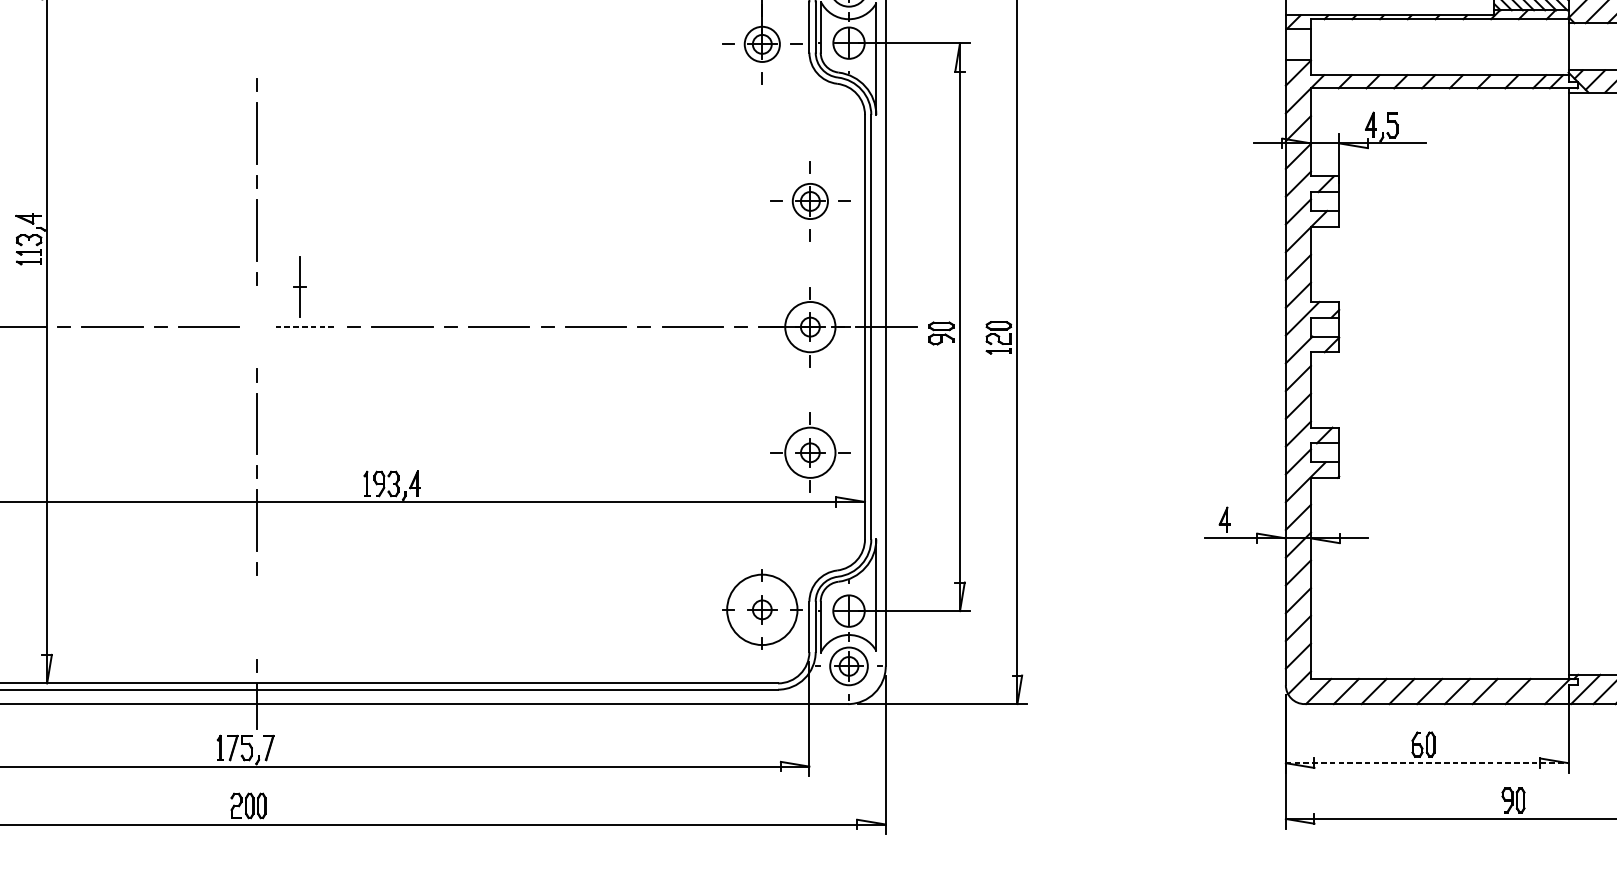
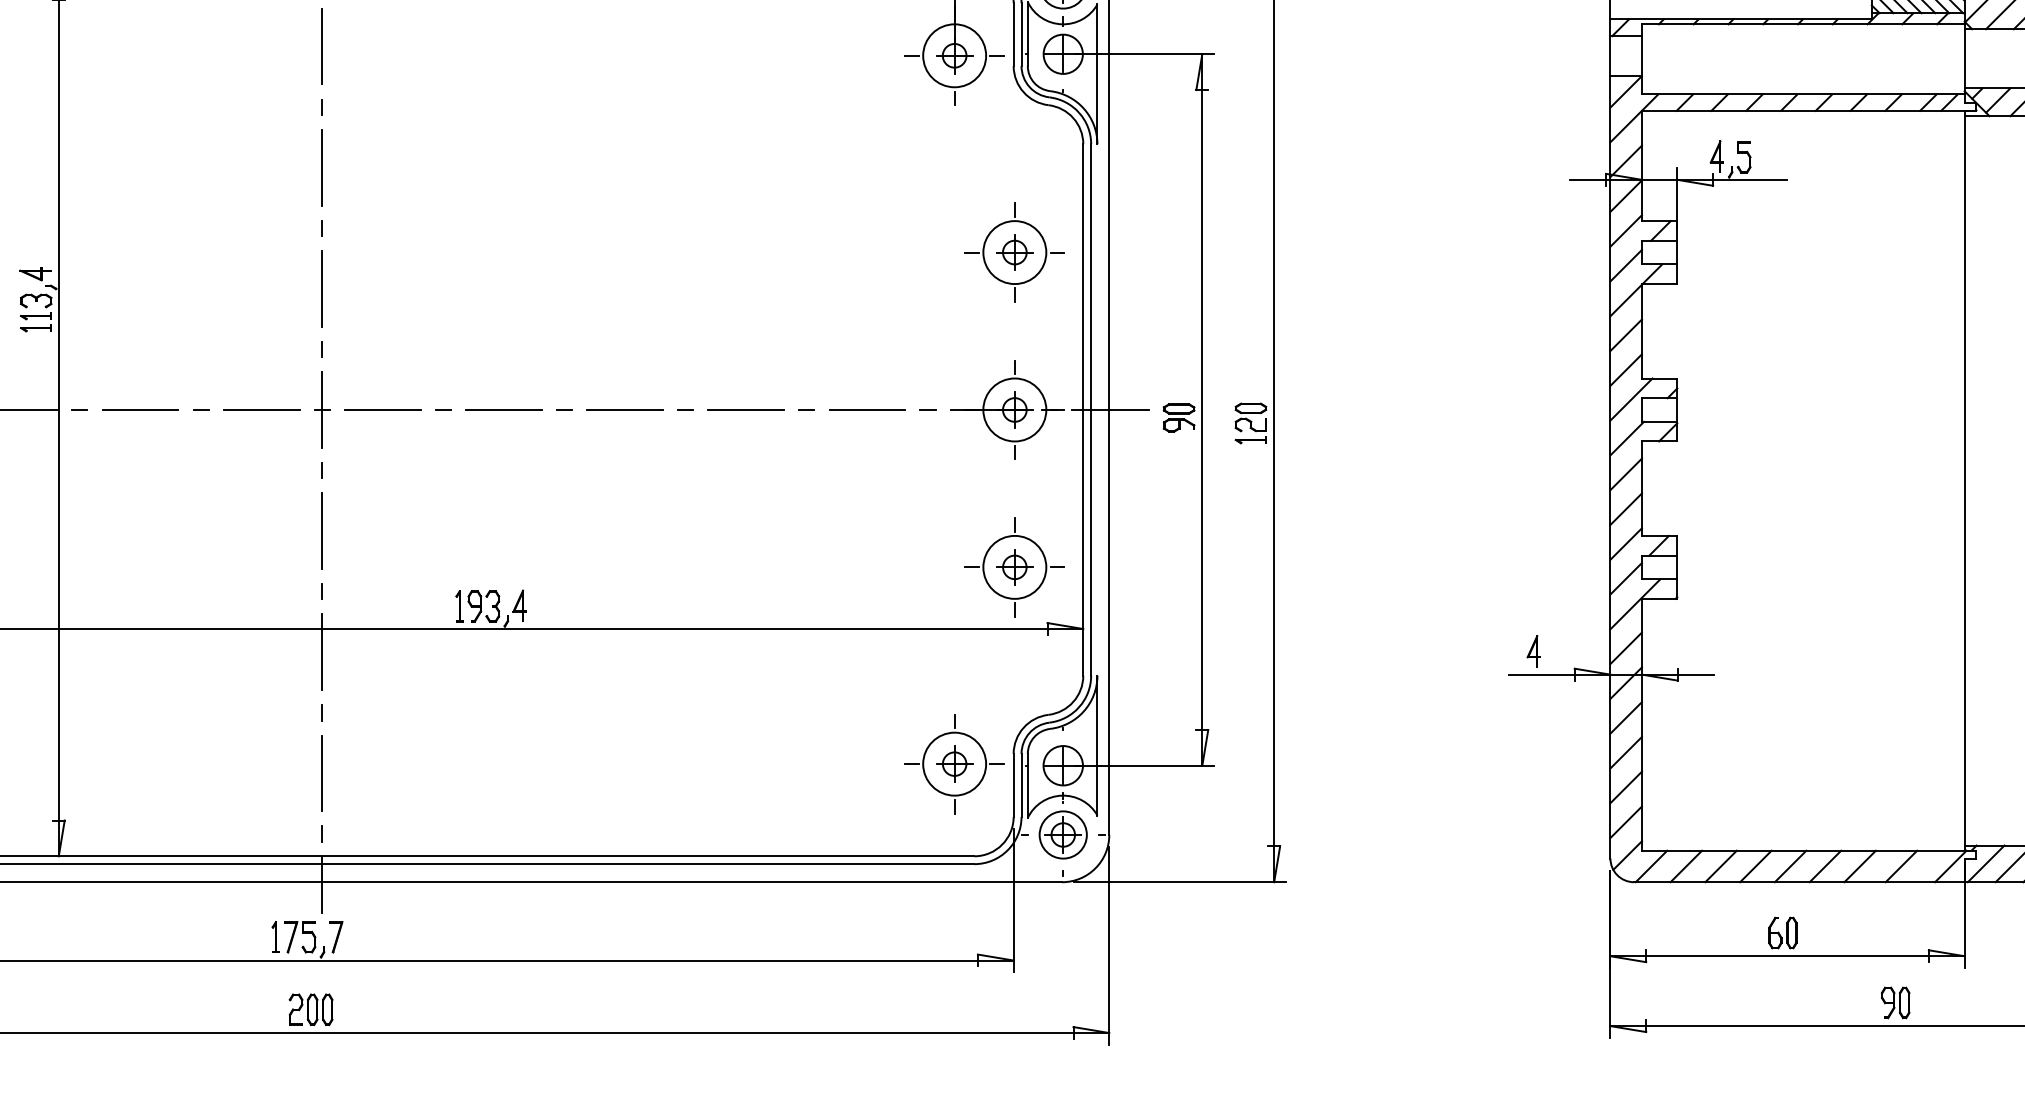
line: (257, 36) -> (322, 46), added
circle: (762, 44) -> (954, 55), size x1.43
circle: (810, 201) -> (1014, 252), size x1.43
part: (299, 286) -> (322, 409), moved
line: (305, 326) -> (382, 409), dashed -> solid
circle: (762, 609) -> (954, 763), size x0.71
line: (256, 617) -> (321, 773), added
line: (1427, 763) -> (1788, 956), dashed -> solid

